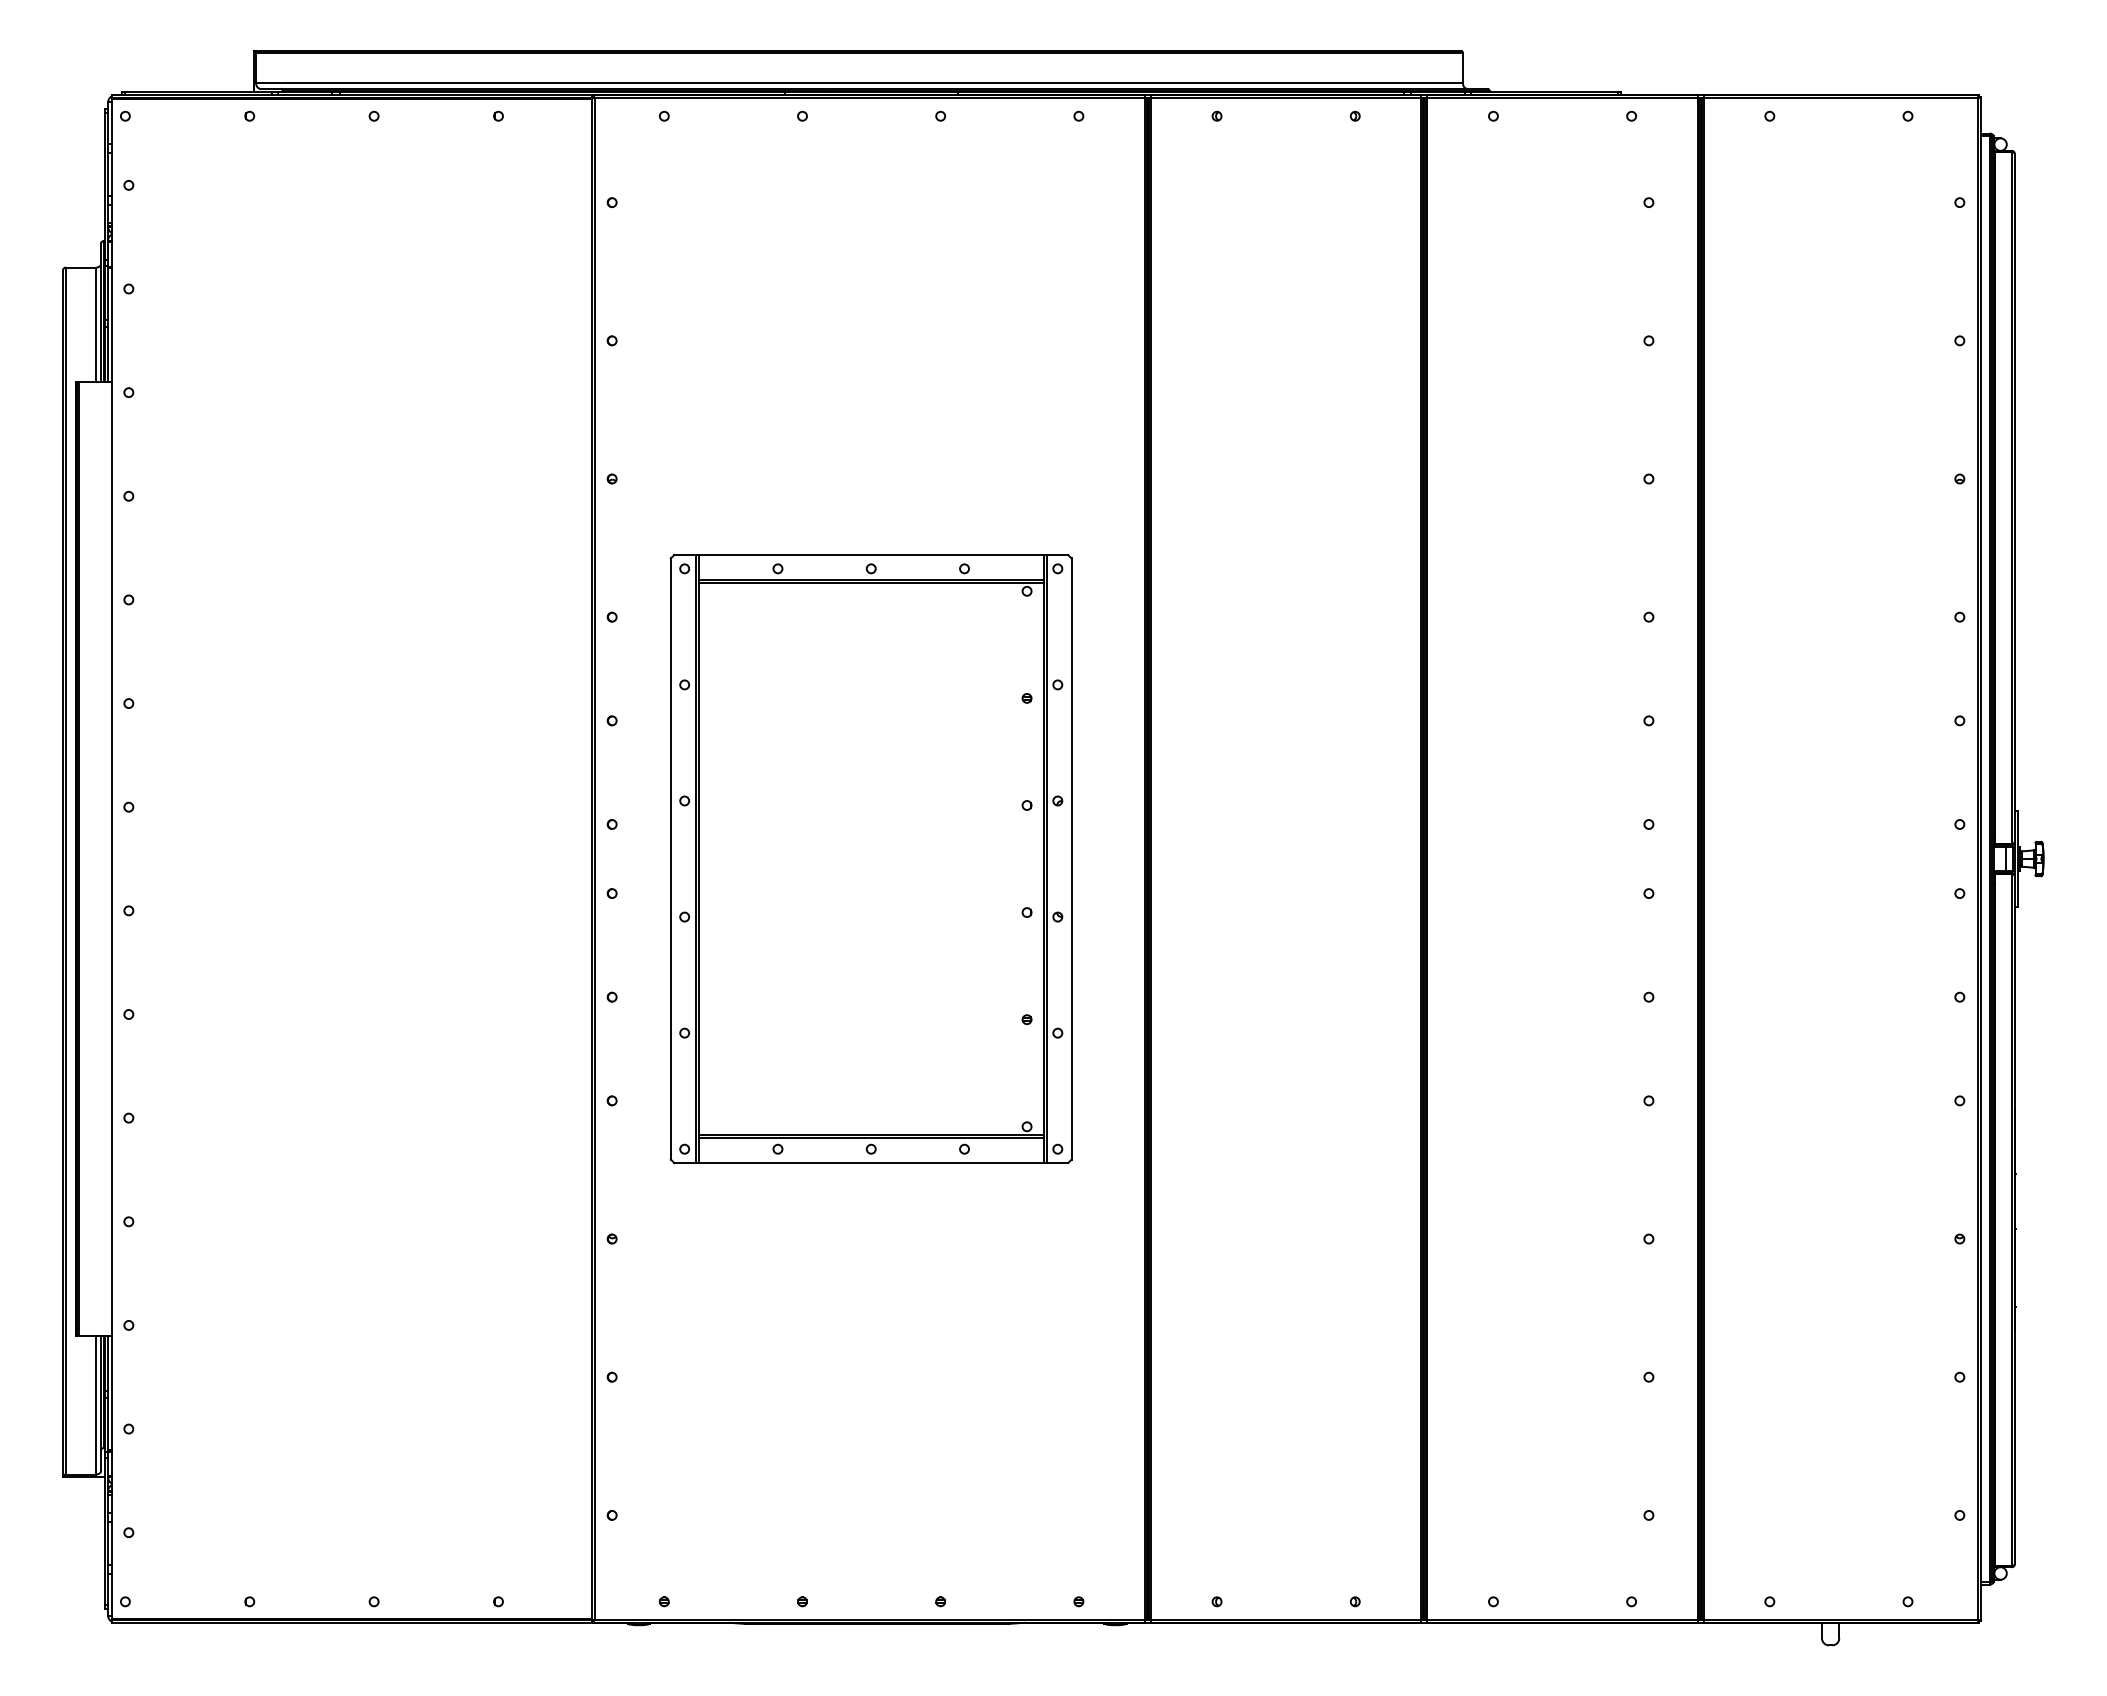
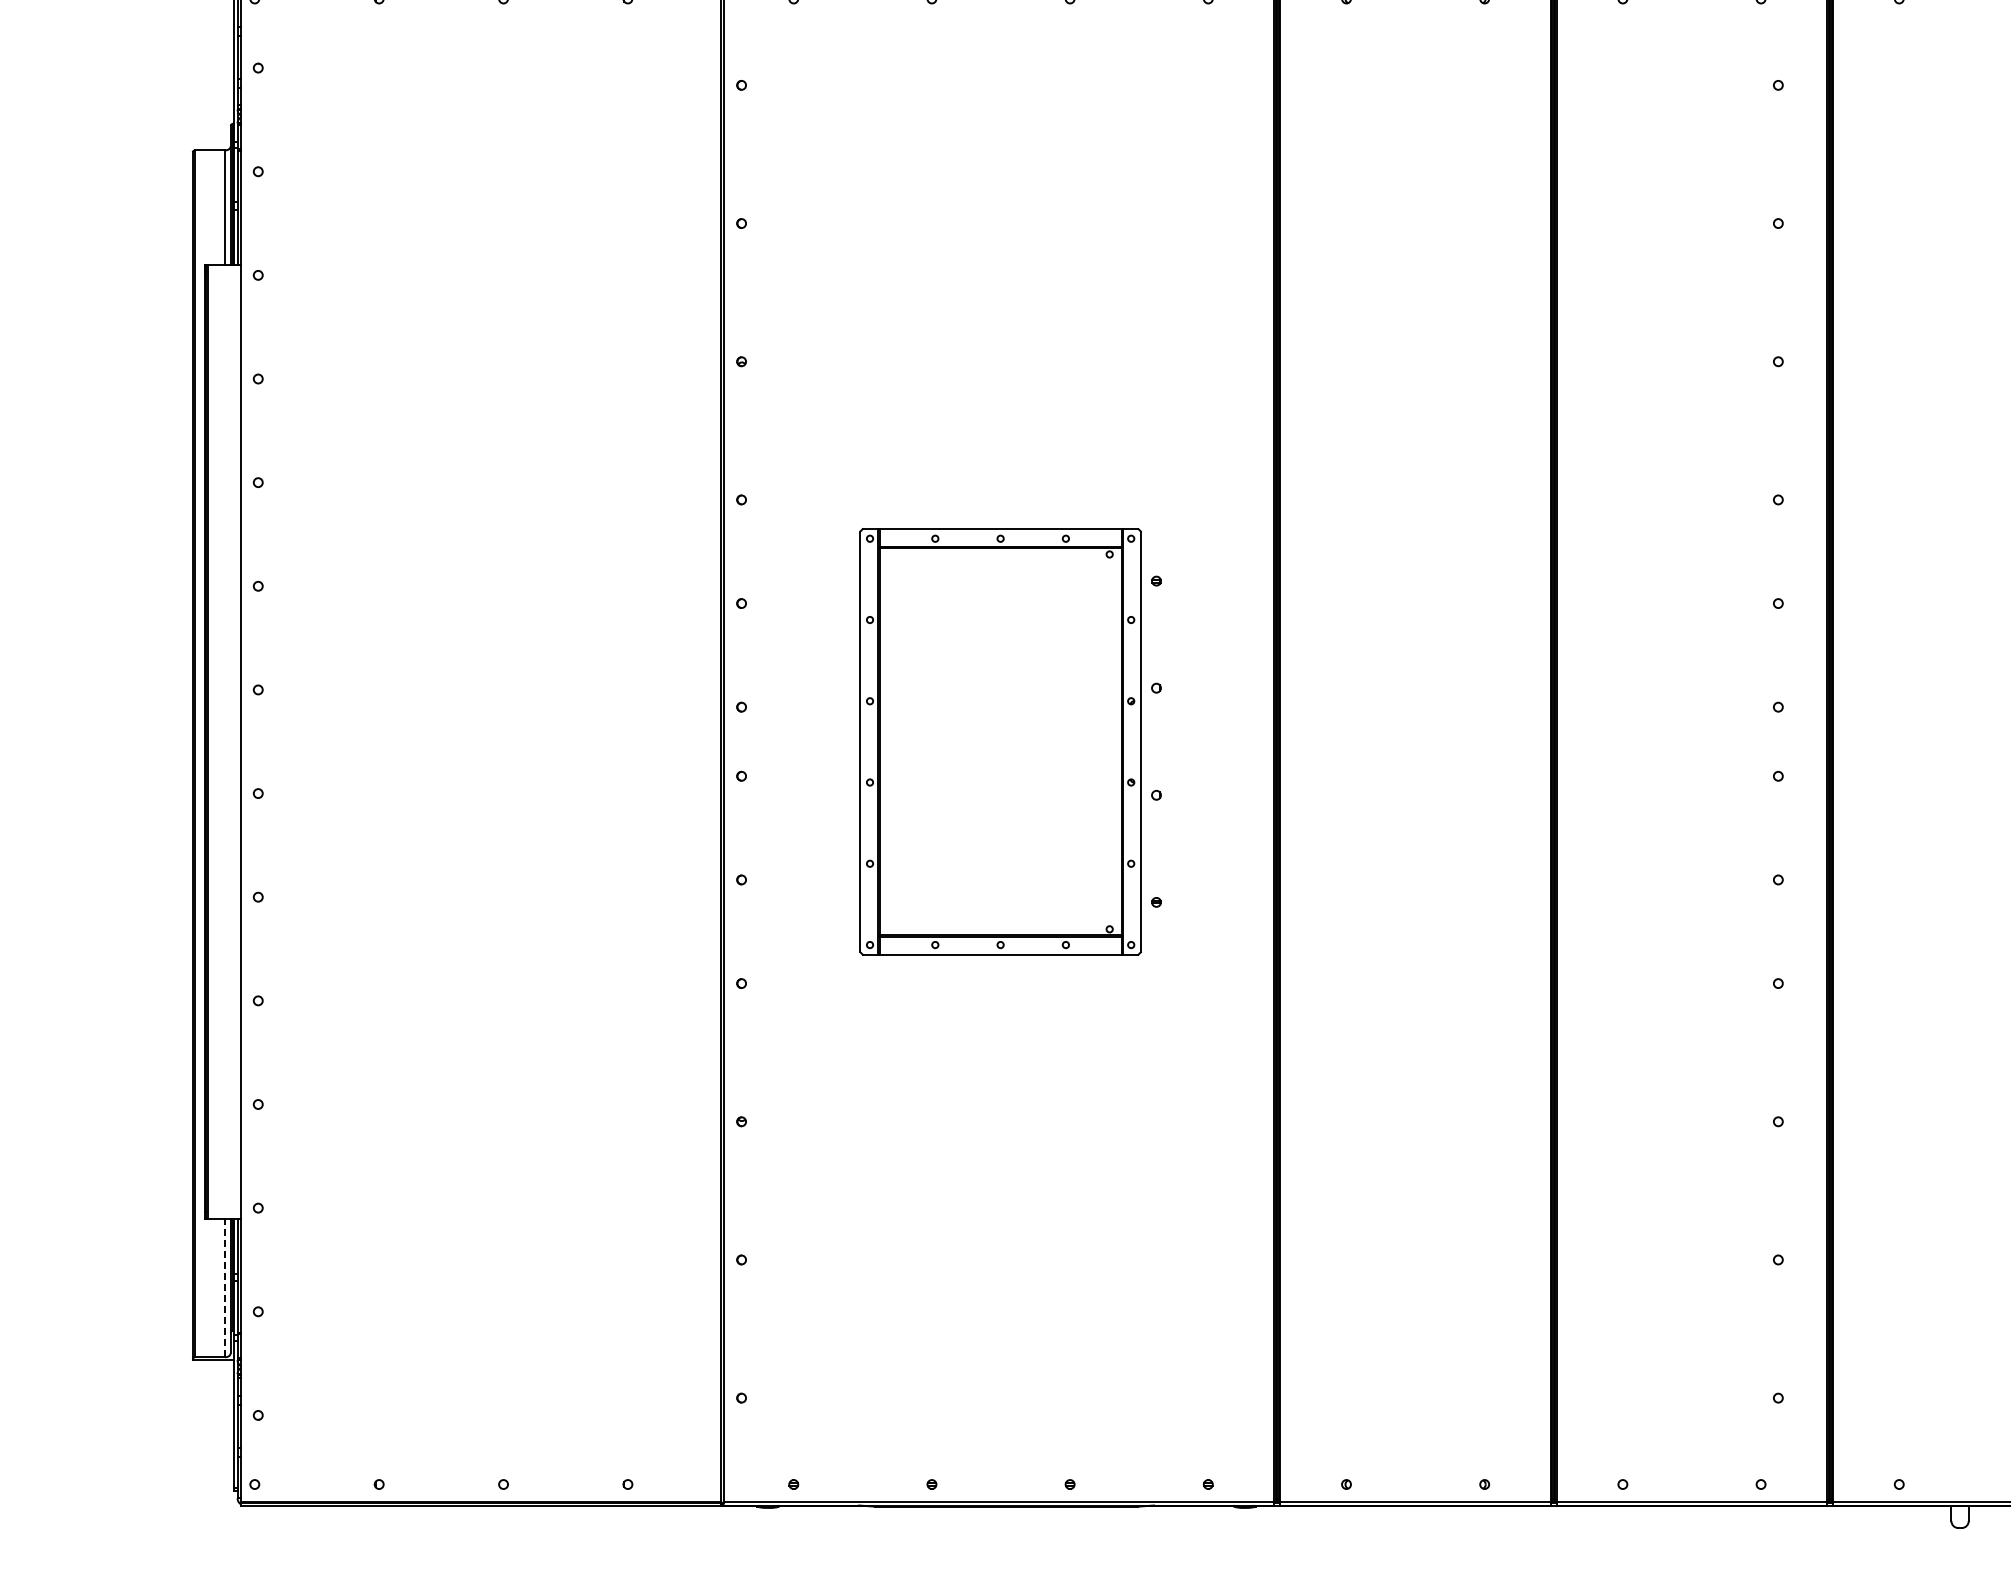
part: (870, 859) -> (999, 742), size x0.7
line: (95, 1404) -> (224, 1287), solid -> dashed

